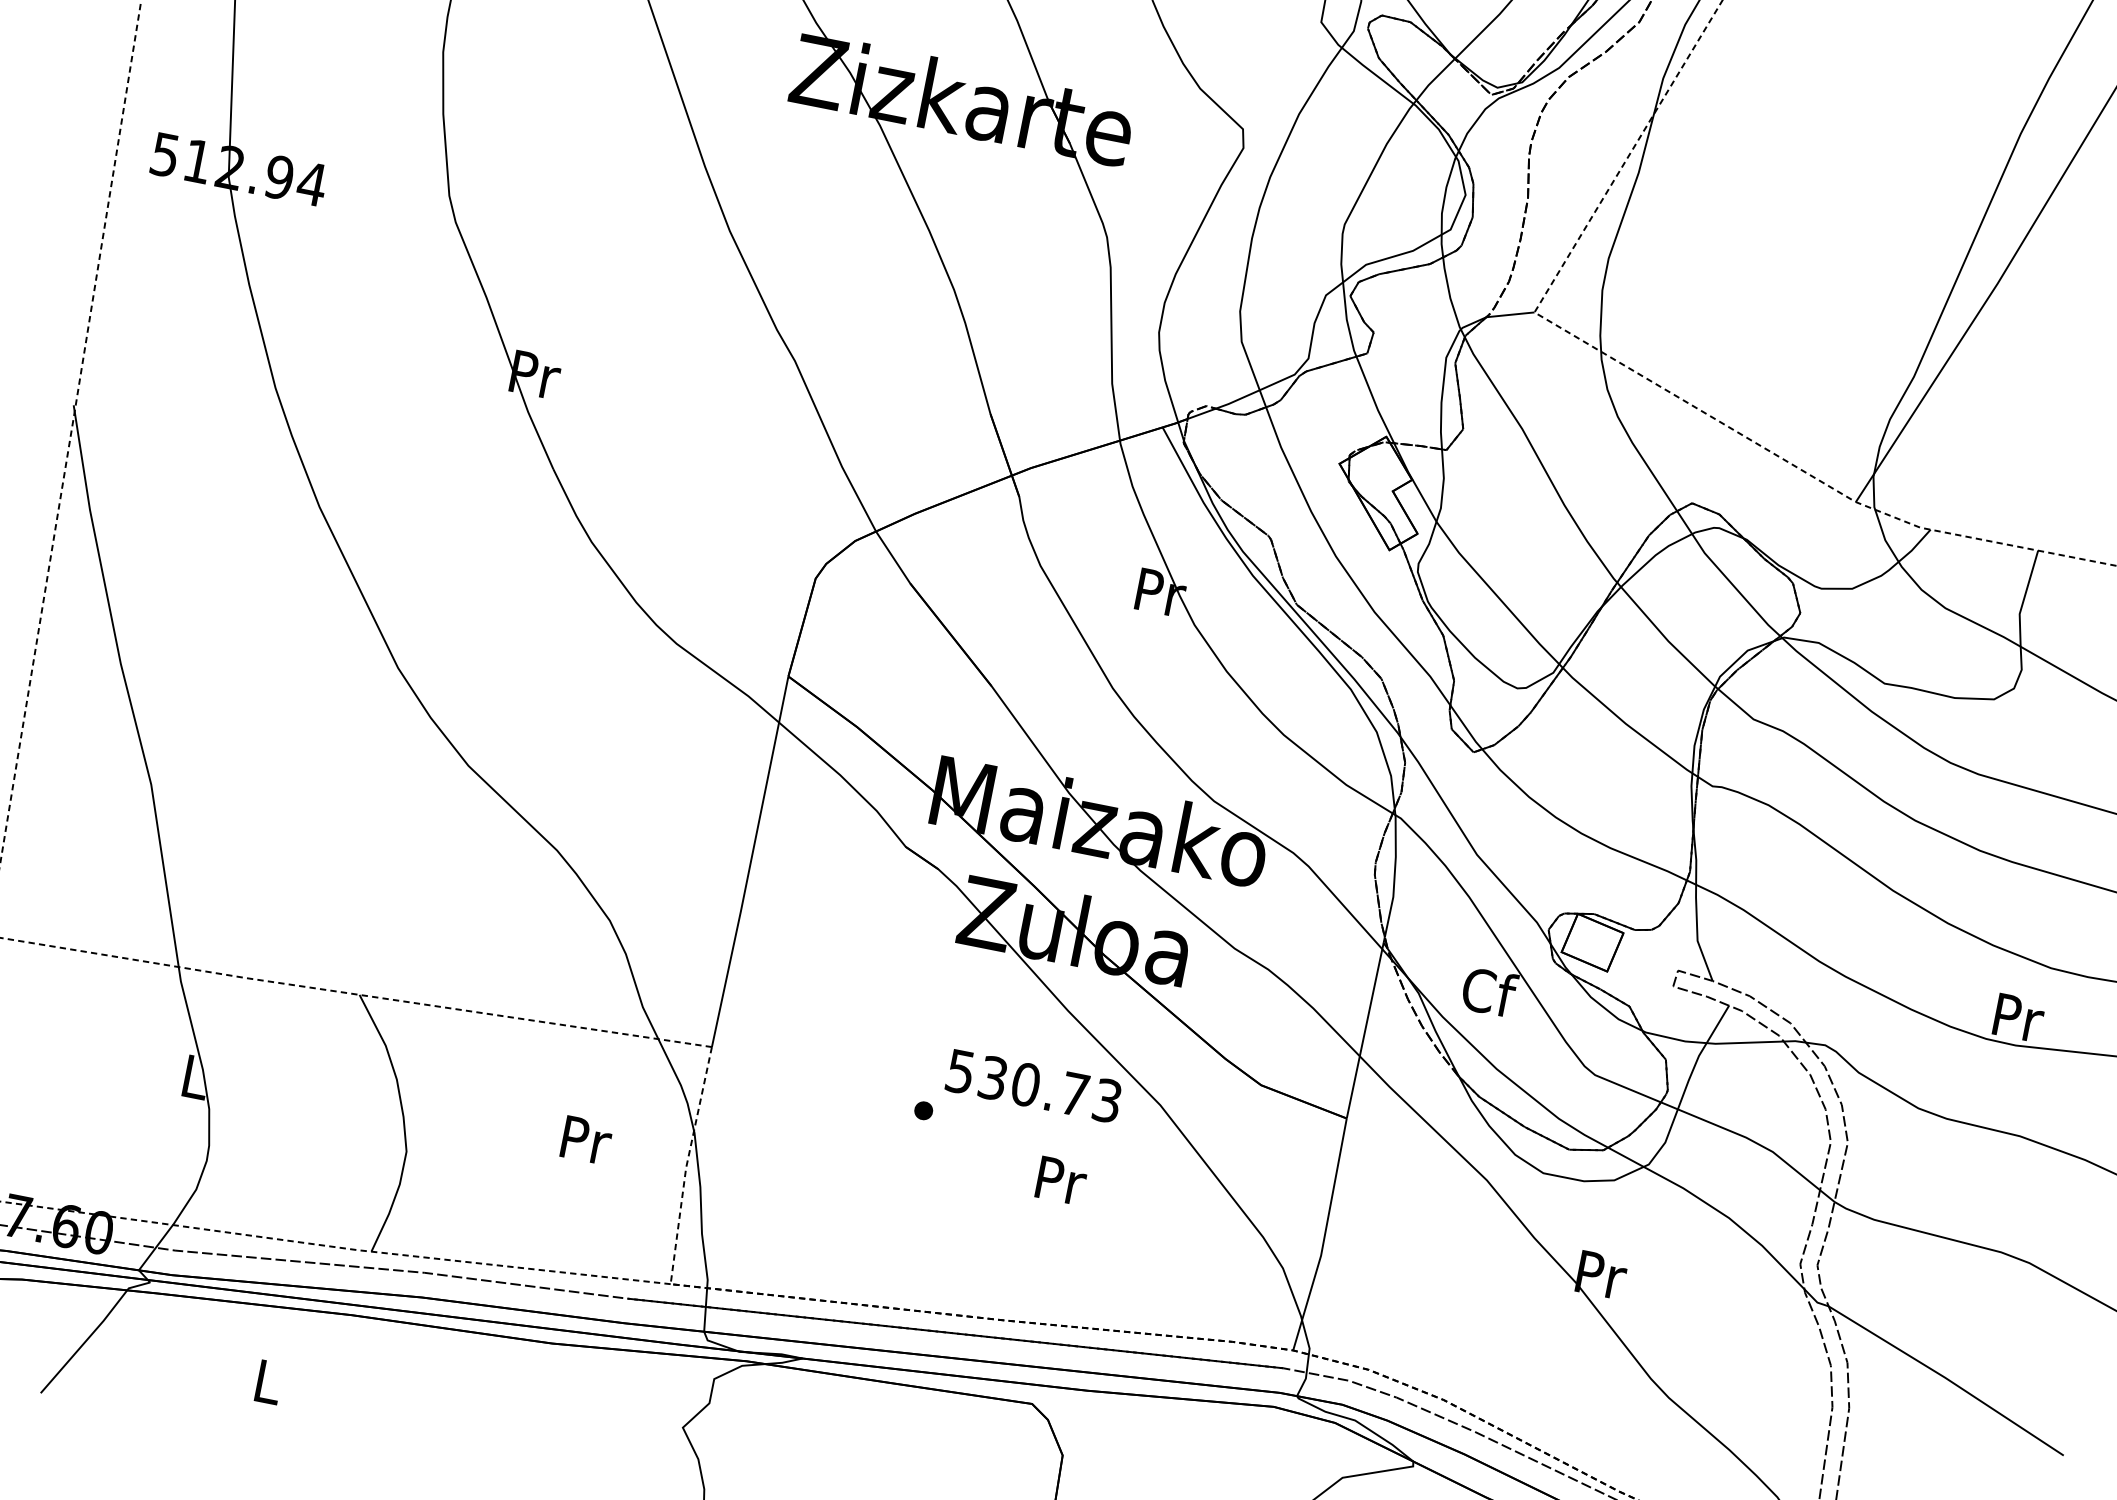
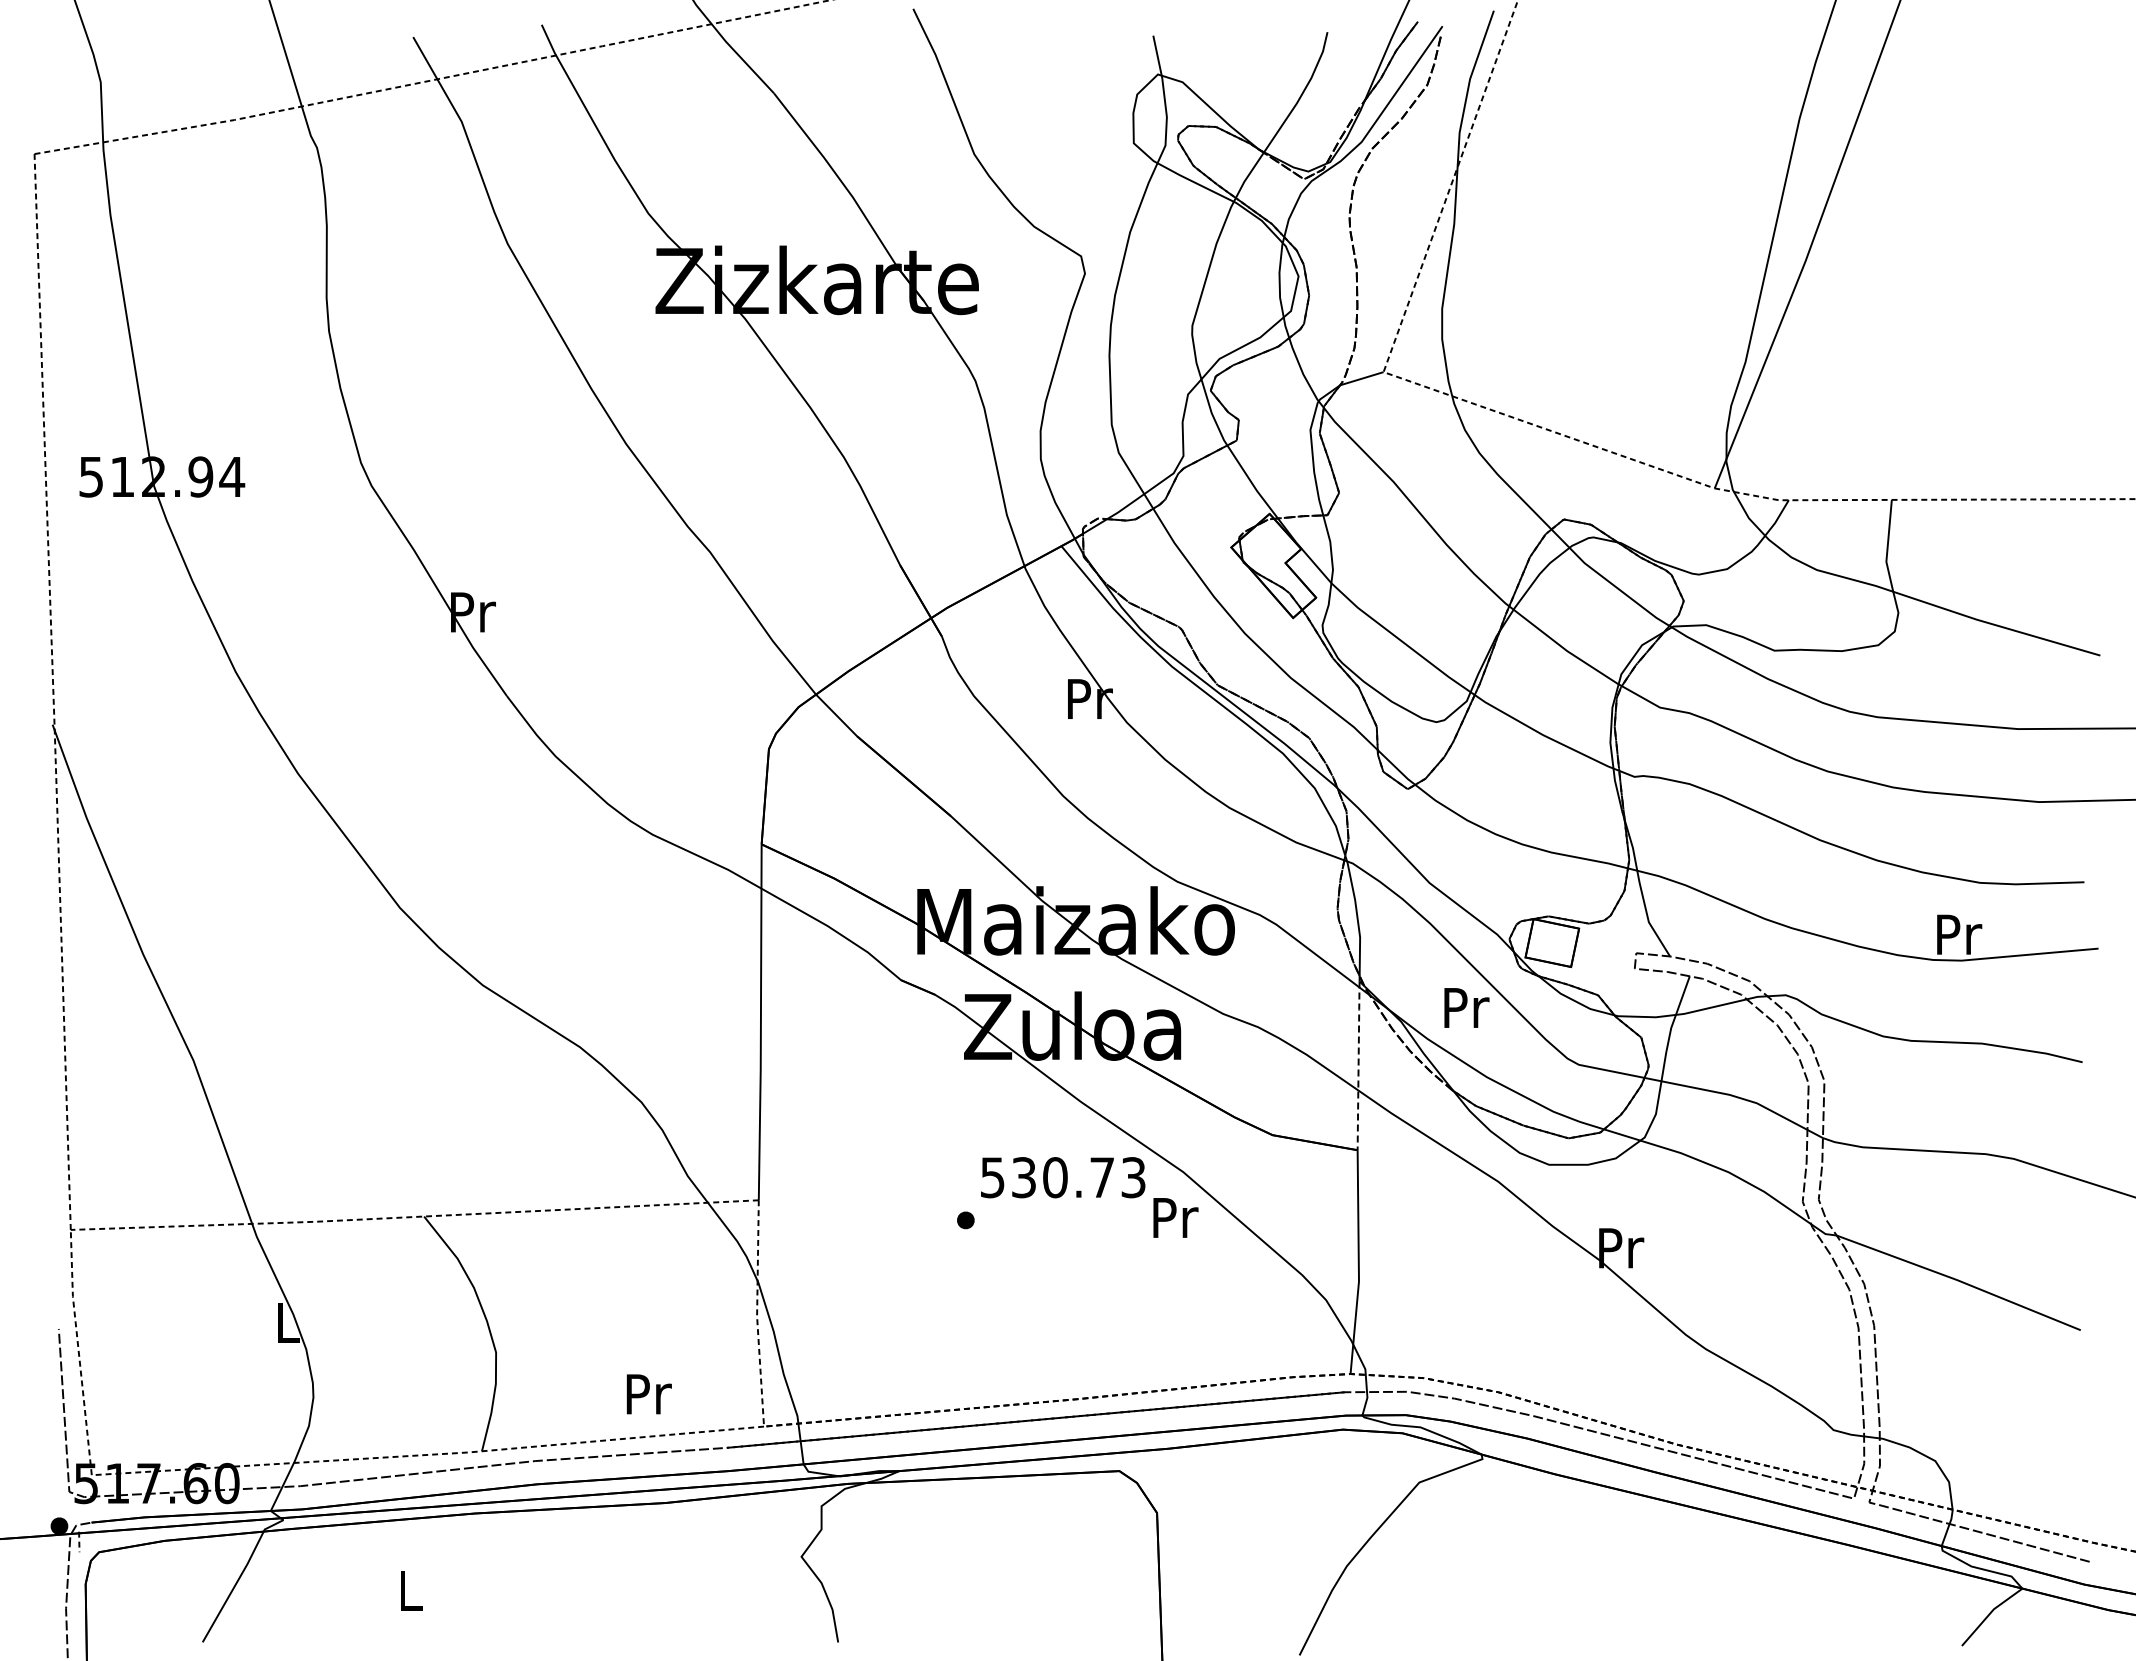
text: (1489, 992) -> (1466, 1007), Cf -> Pr
line: (1365, 1030) -> (1358, 1065), solid -> dashed
text: (585, 1140) -> (648, 1394), moved
text: (1061, 1180) -> (1175, 1217), moved

